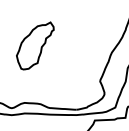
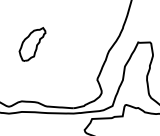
part: (35, 46) -> (32, 44), size x0.7

